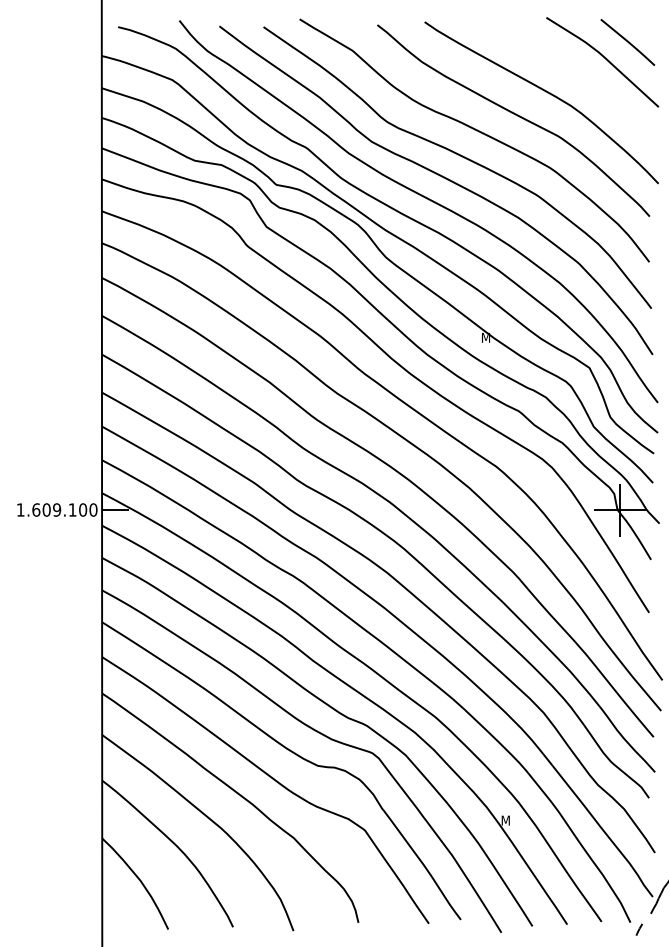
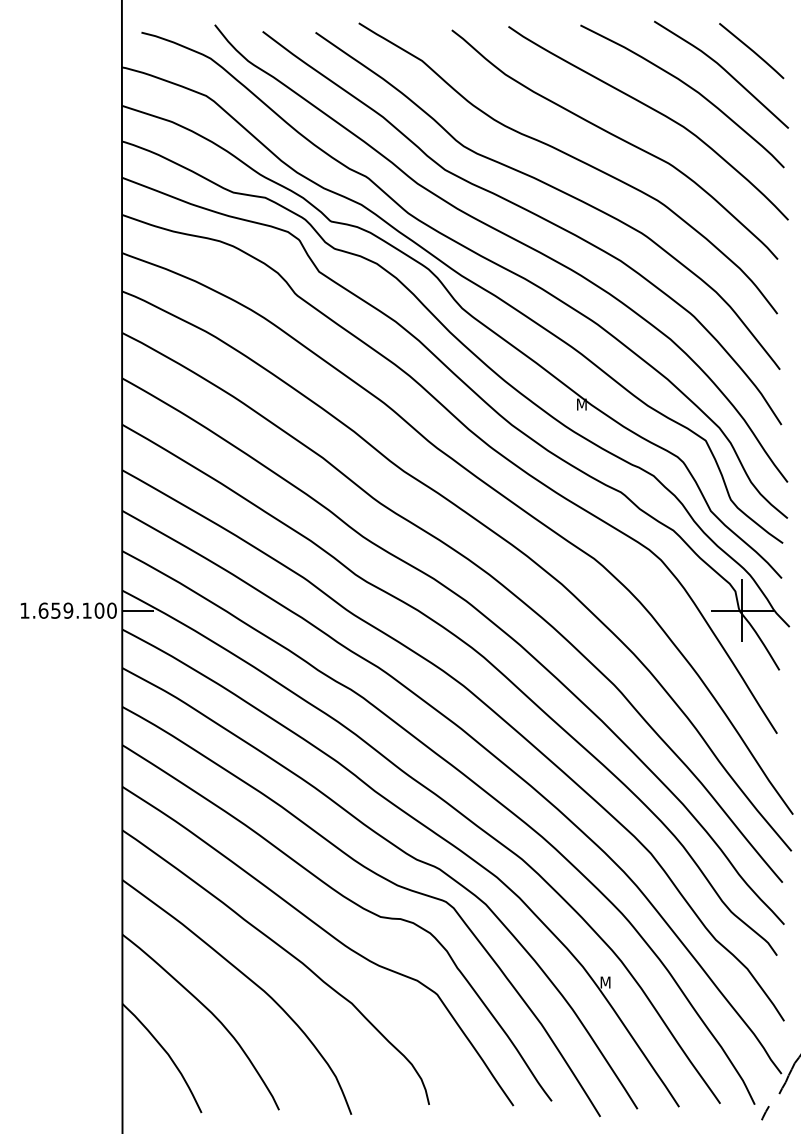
curve: (575, 73) -> (689, 88), added
text: (46, 509) -> (55, 610), 1.609.100 -> 1.659.100

